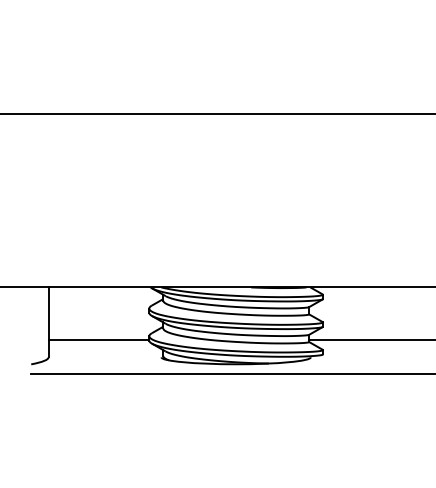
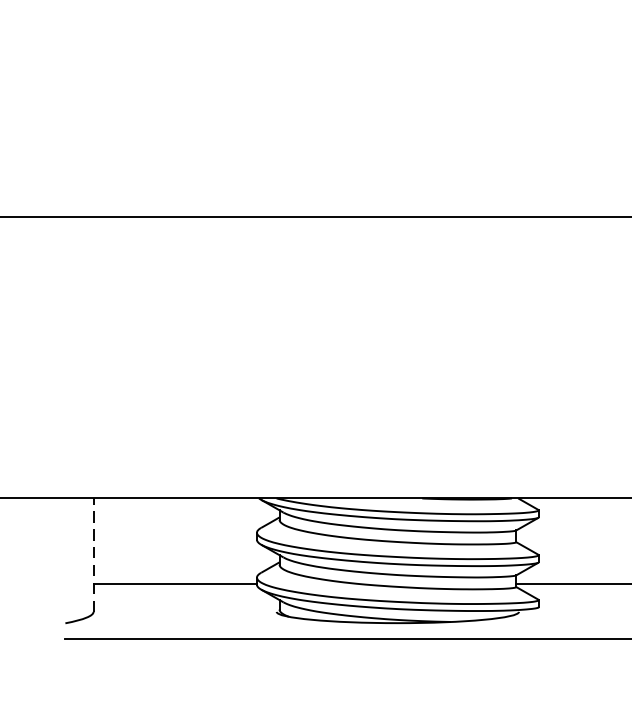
line: (48, 322) -> (93, 555), solid -> dashed

